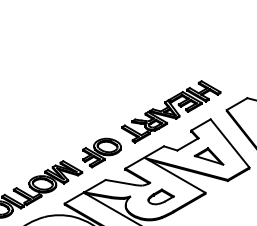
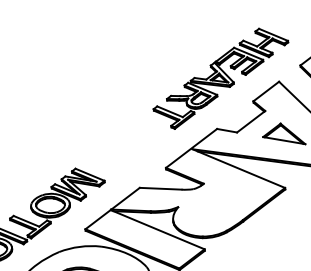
part: (101, 152) -> (128, 149), removed
part: (160, 196) -> (221, 201), removed

